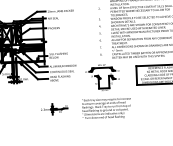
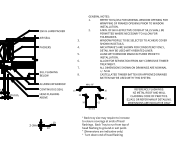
text: (99, 37) -> (77, 57), moved
text: (106, 108) -> (105, 126), moved

